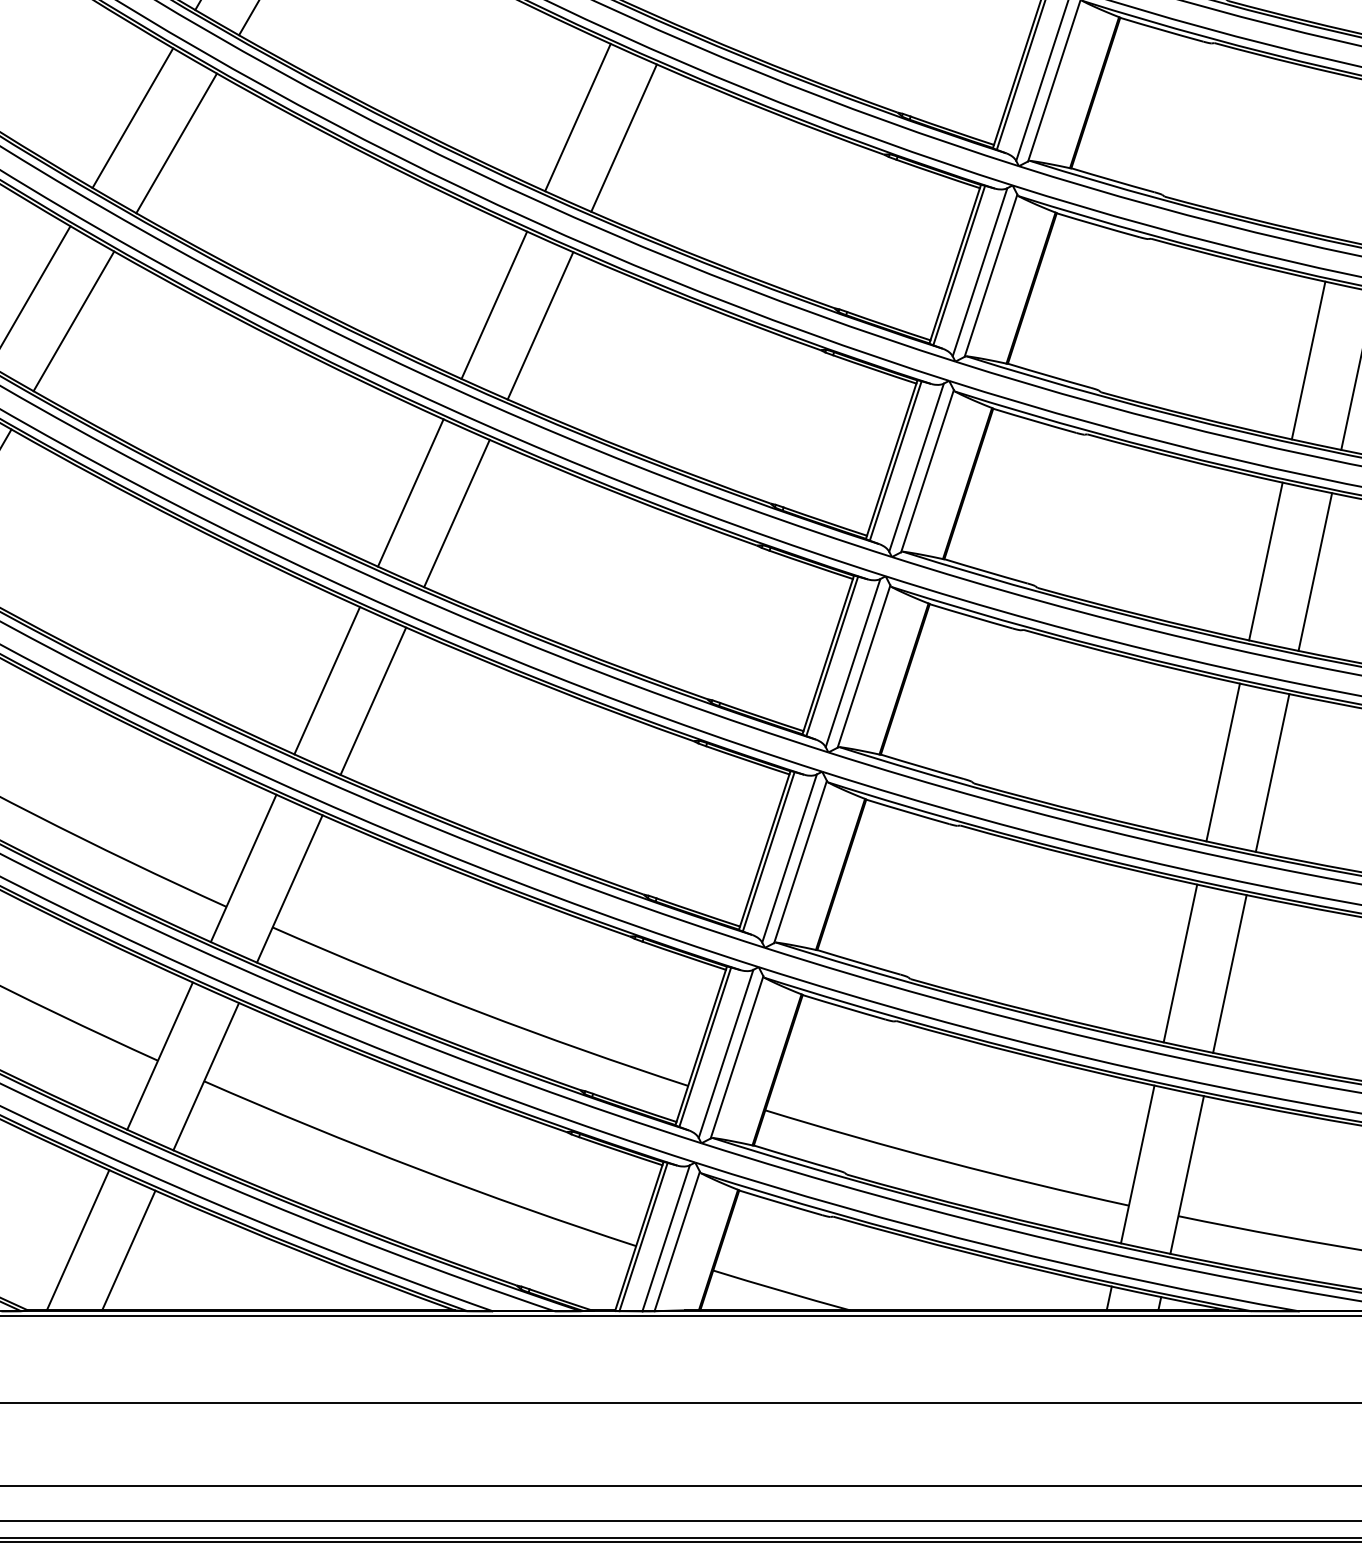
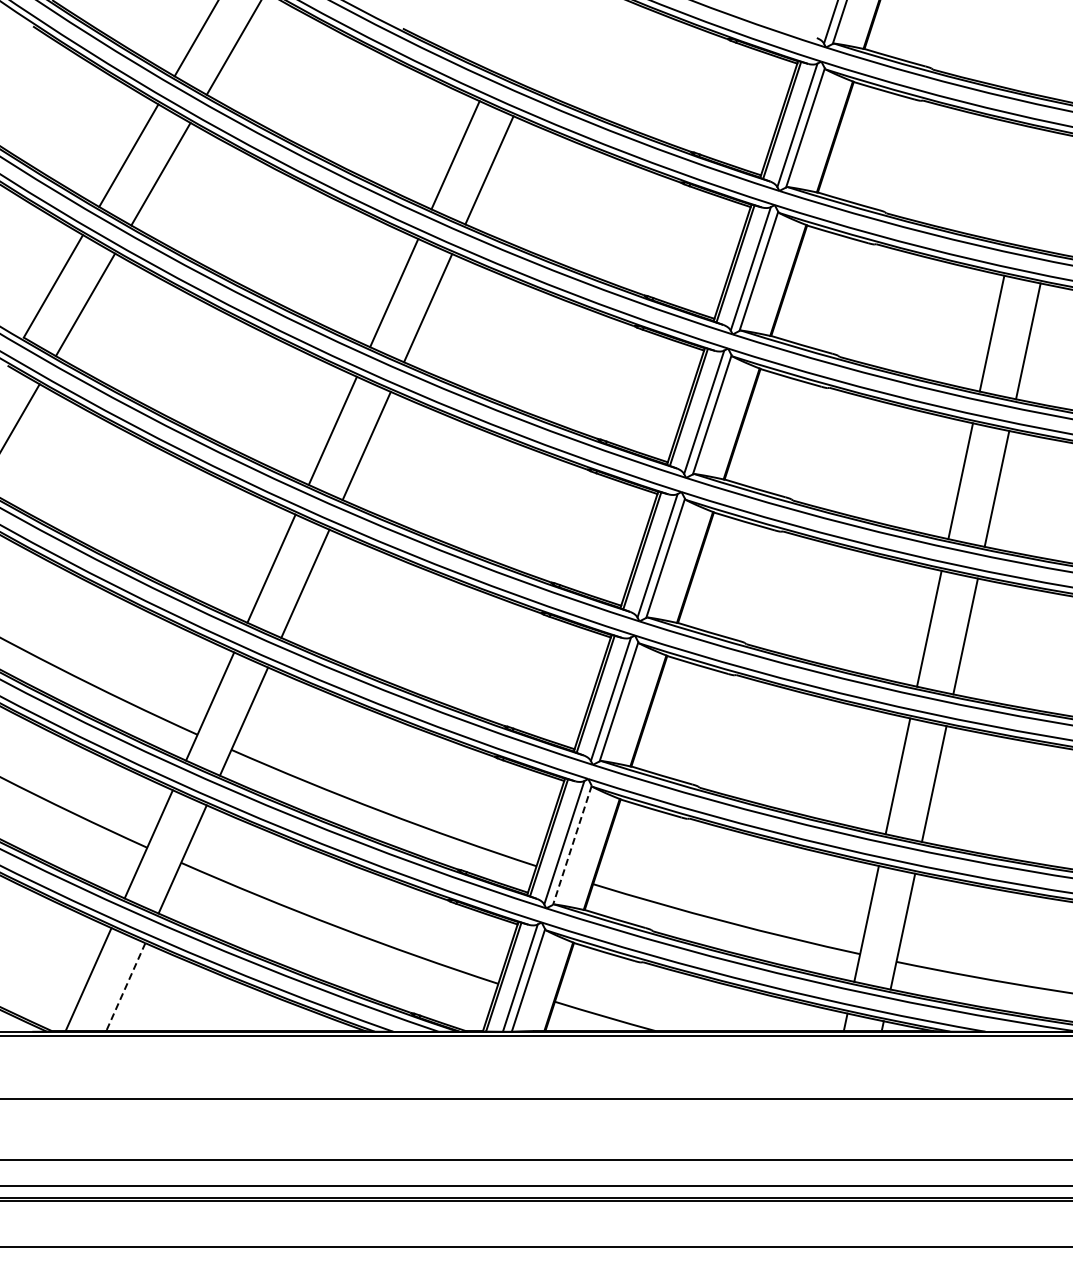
line: (737, 1057) -> (572, 845), solid -> dashed
line: (128, 1251) -> (125, 987), solid -> dashed

